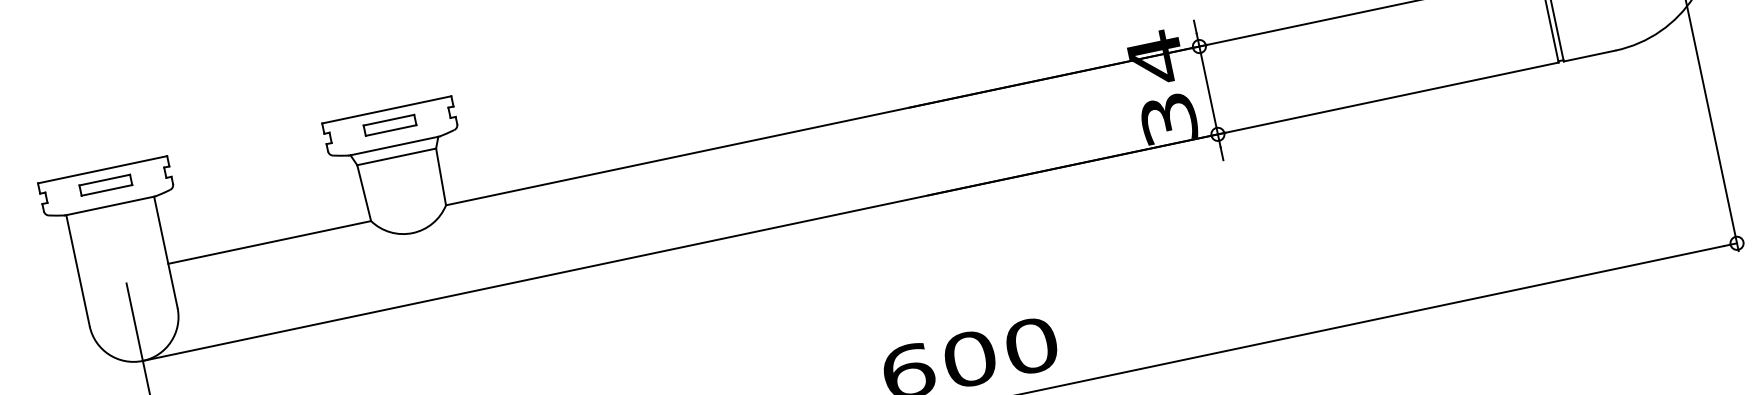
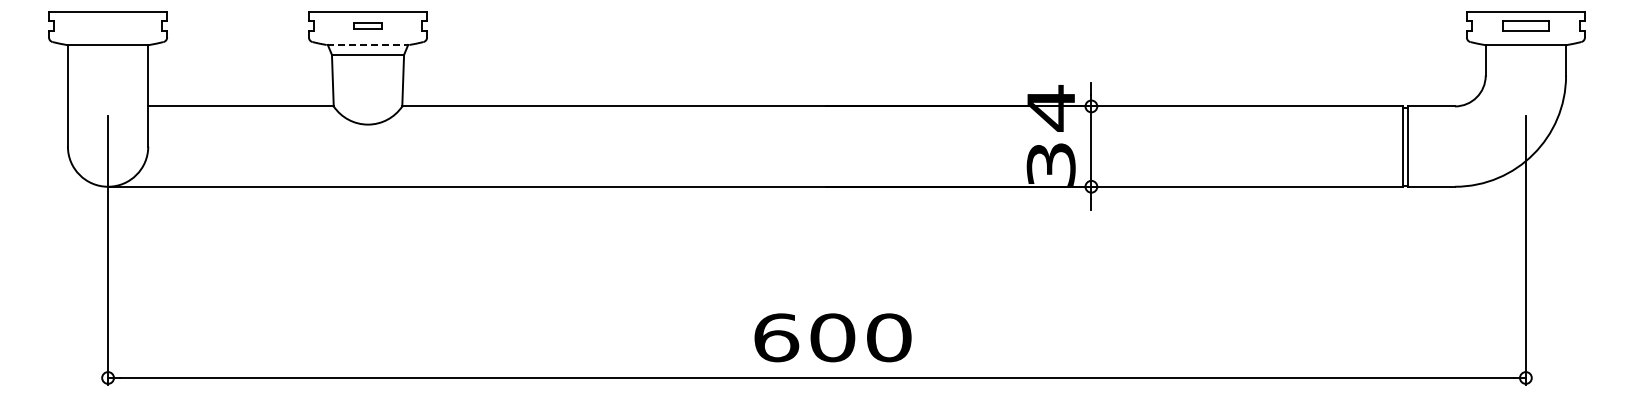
part: (389, 124) -> (367, 25), size x0.6
line: (394, 145) -> (368, 44), solid -> dashed
part: (105, 184) -> (107, 25), removed

